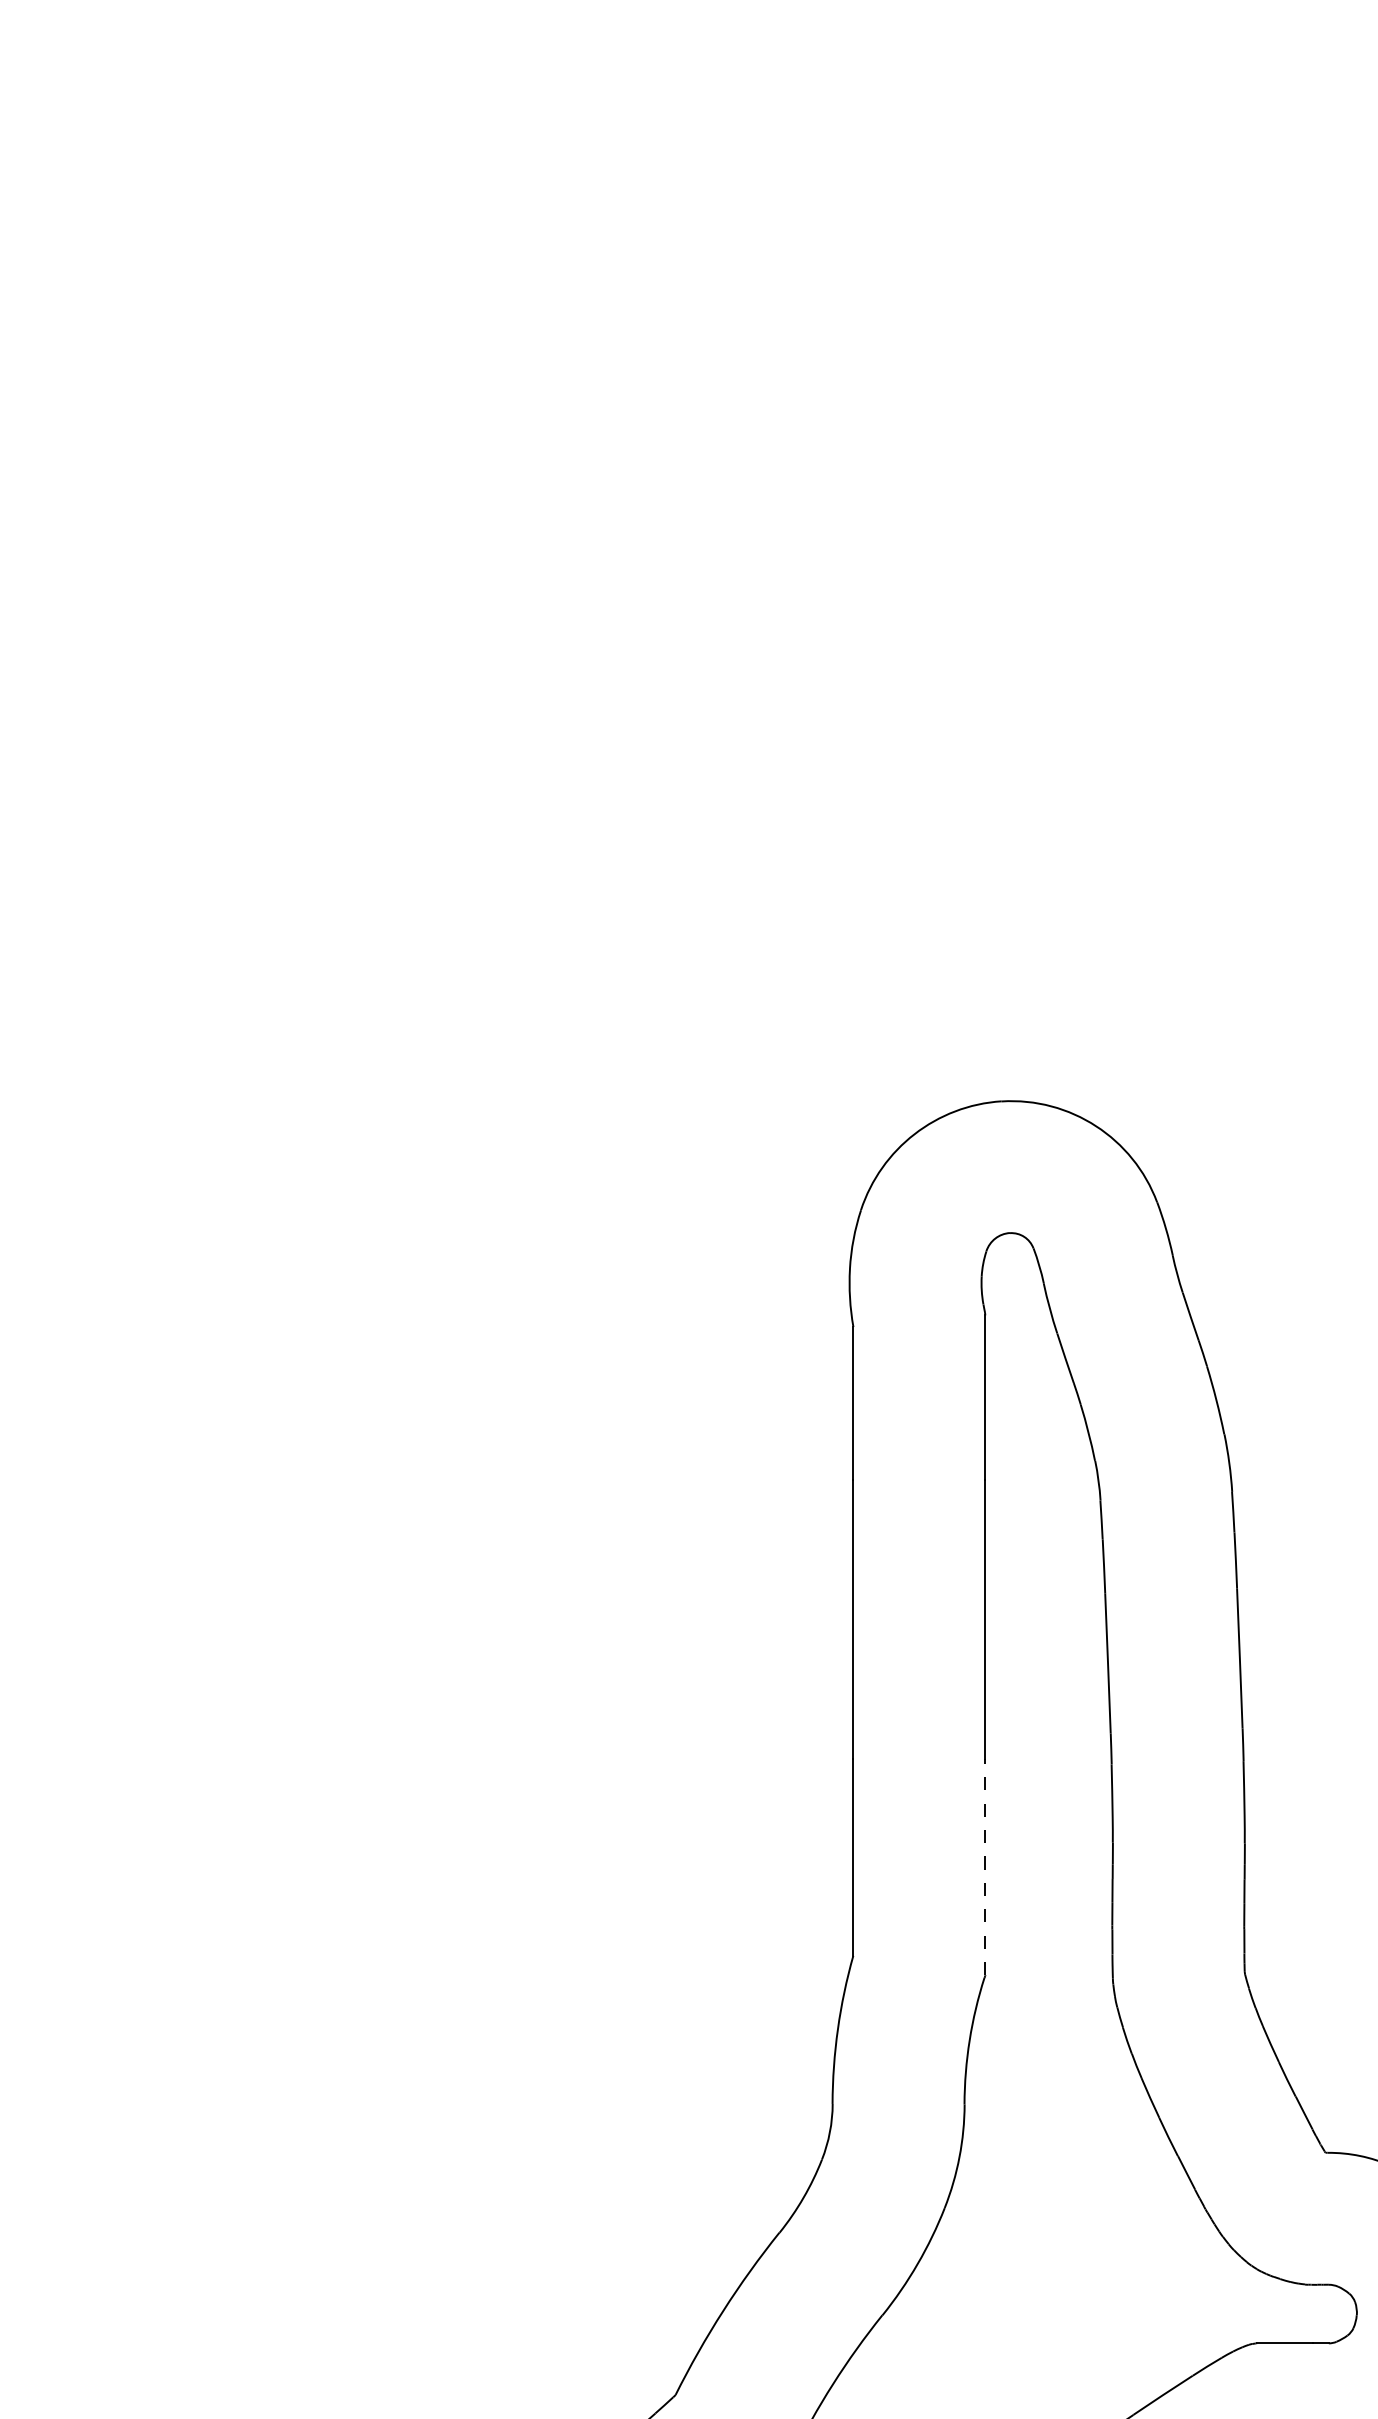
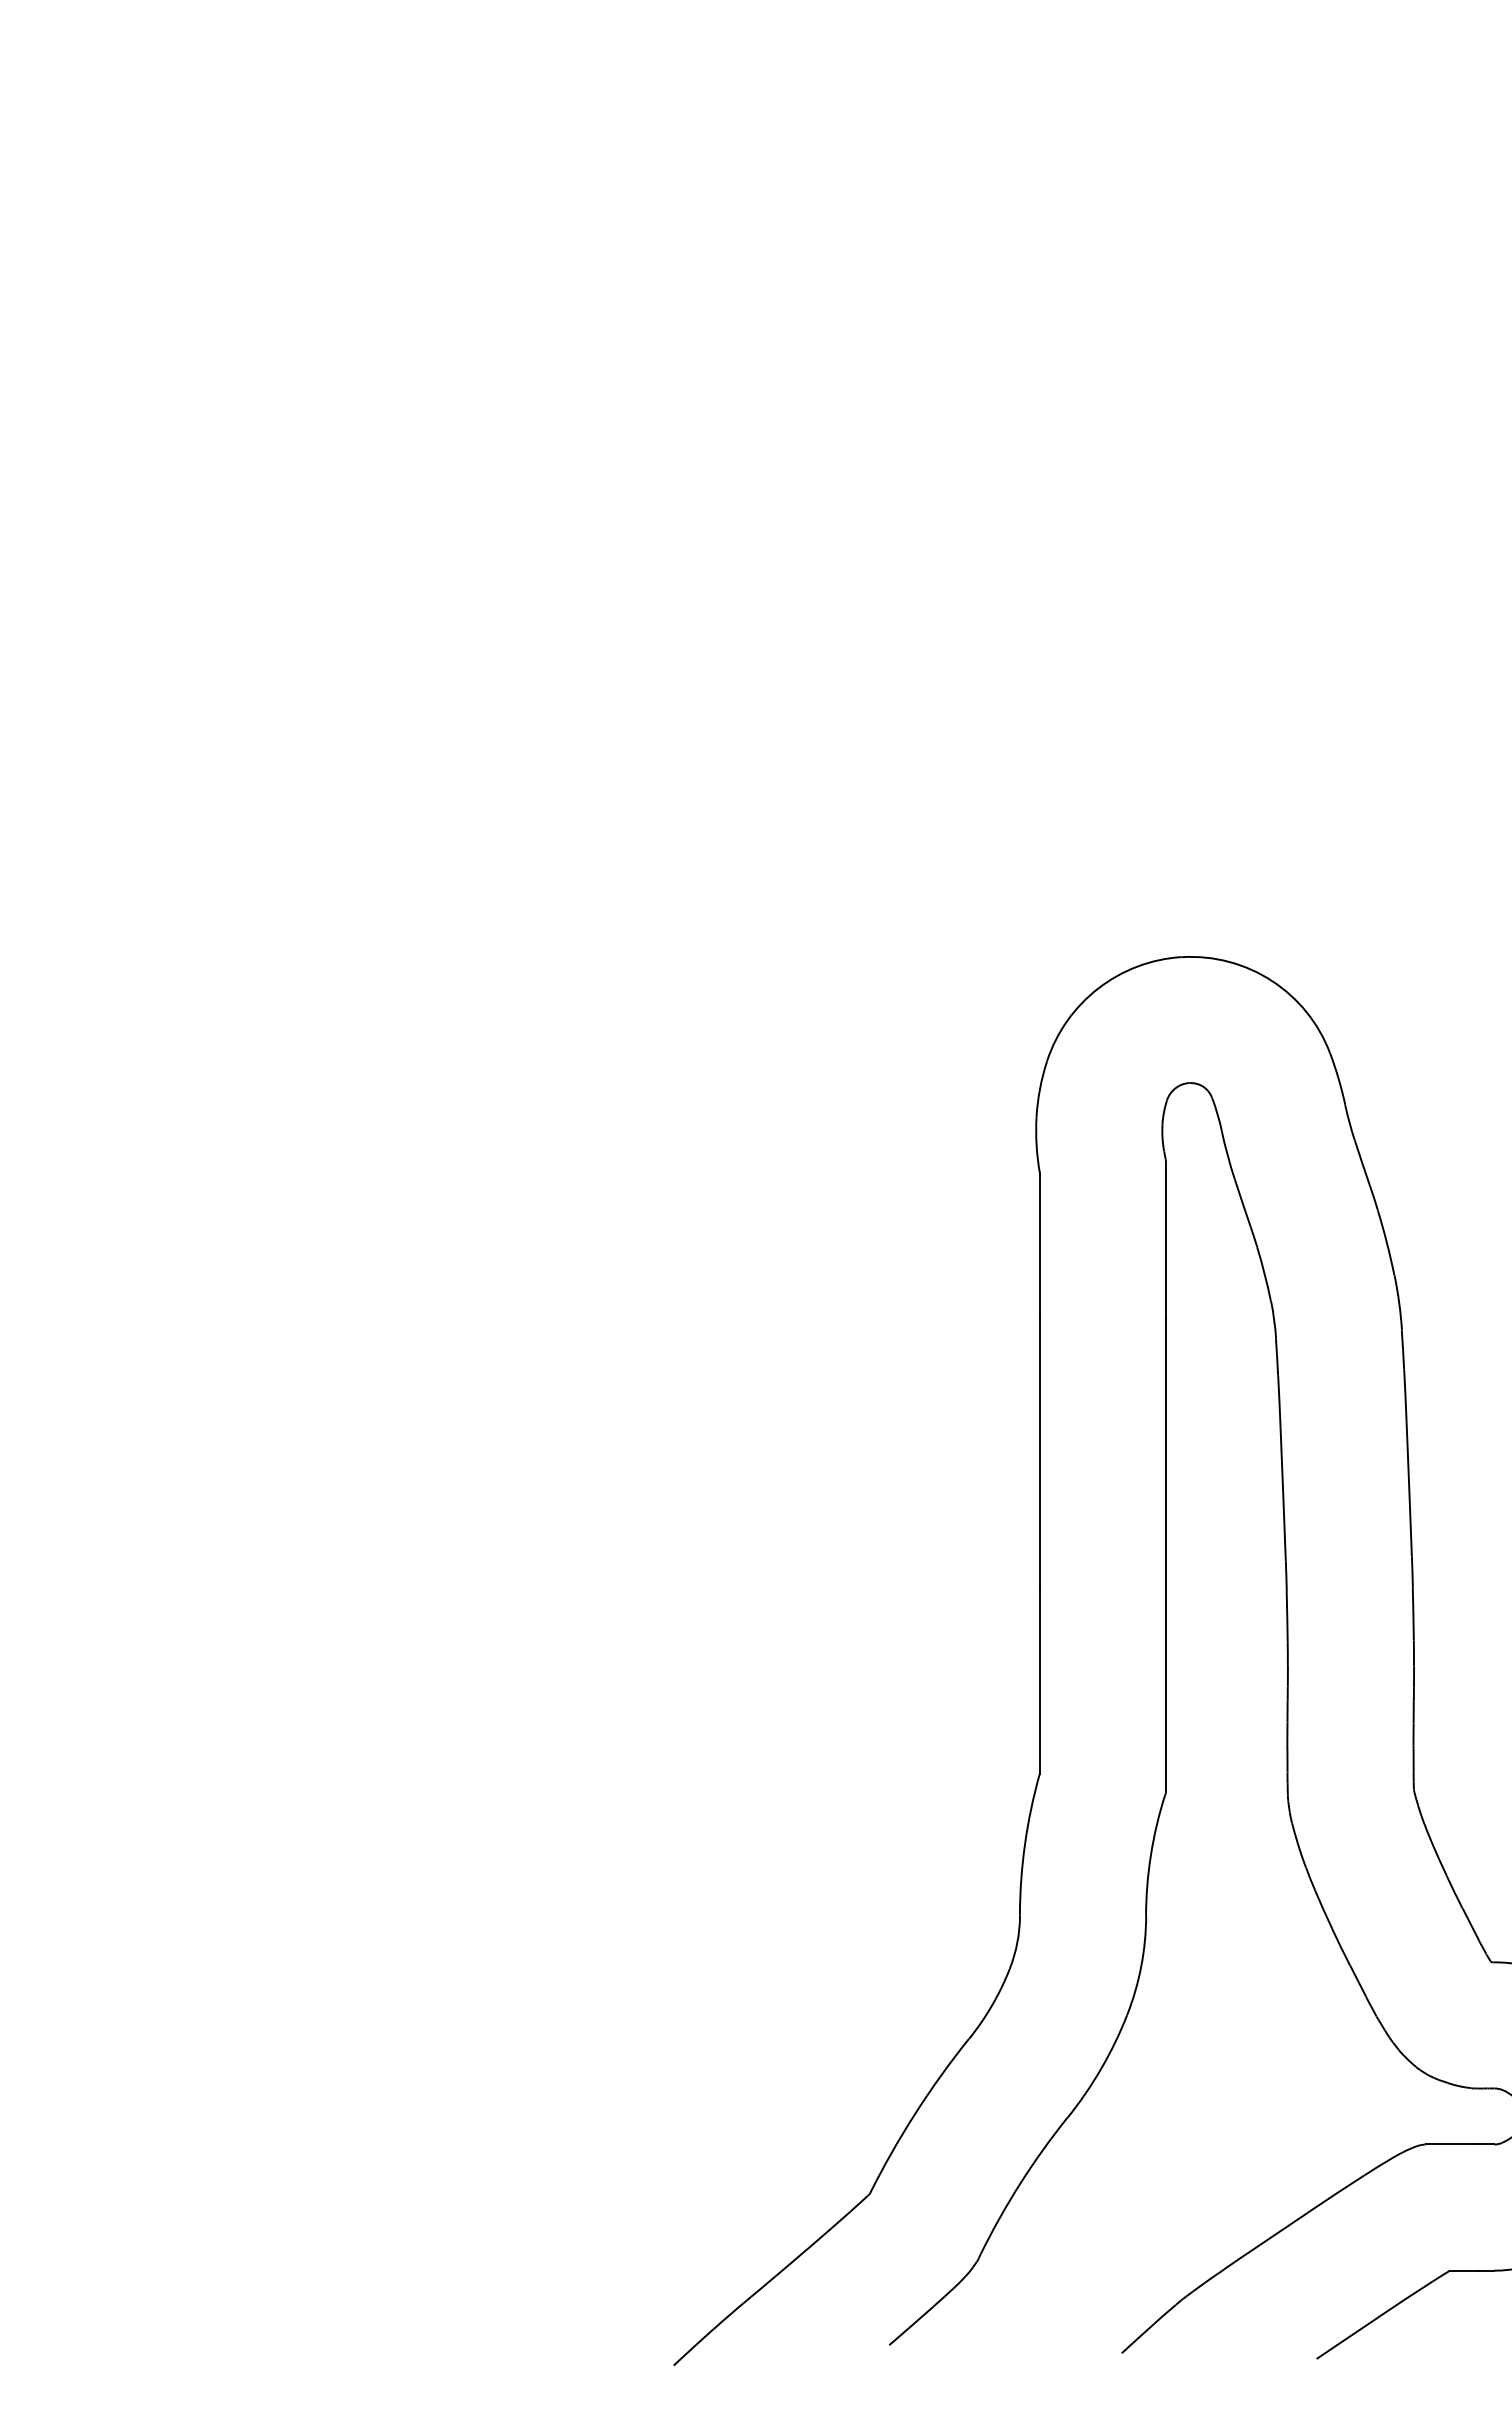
line: (984, 1866) -> (1165, 1688), dashed -> solid

